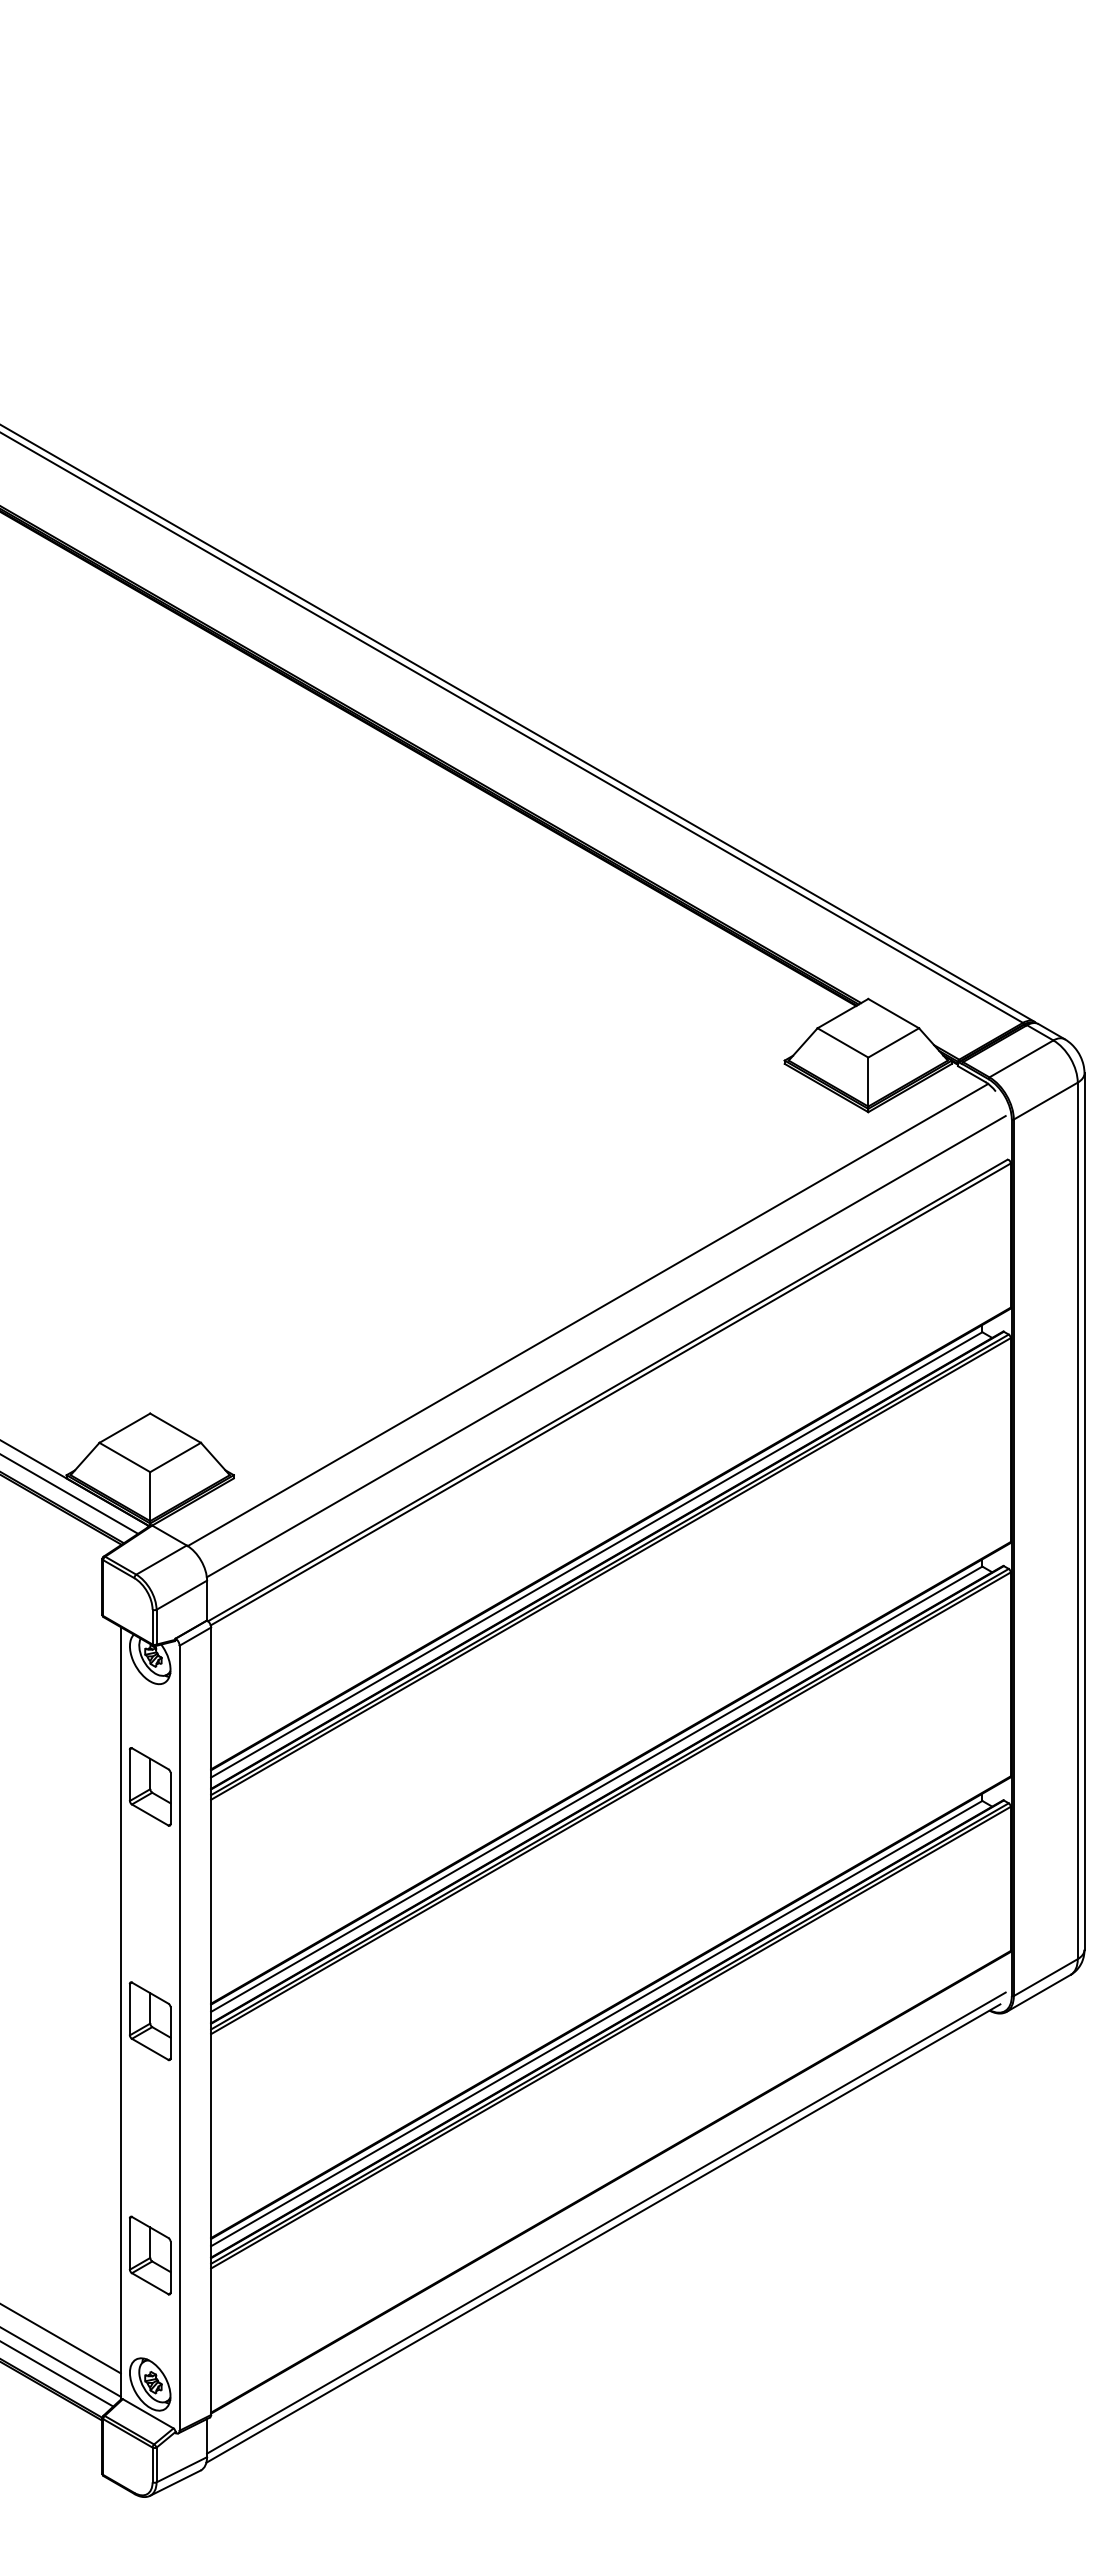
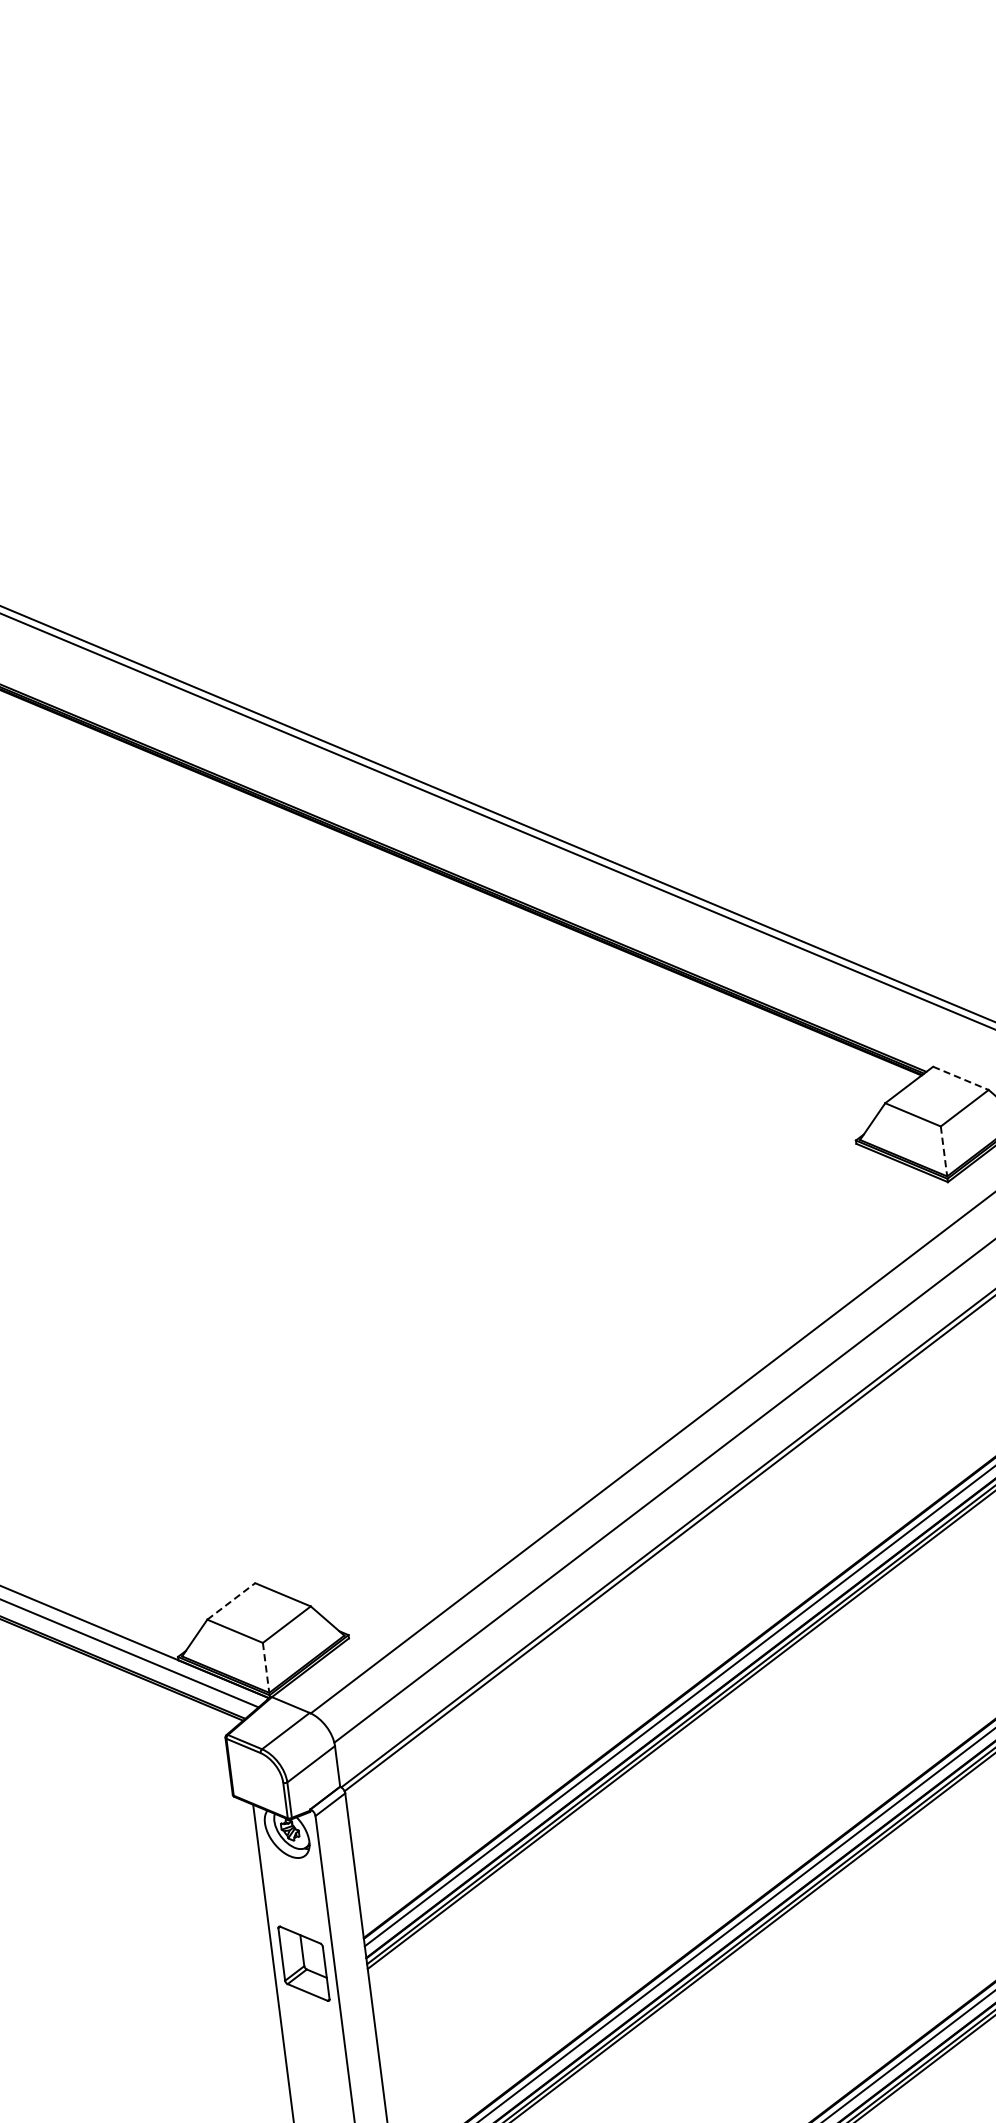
line: (894, 1013) -> (961, 1078), solid -> dashed
line: (868, 1082) -> (944, 1151), solid -> dashed
line: (125, 1427) -> (231, 1600), solid -> dashed
line: (150, 1497) -> (266, 1668), solid -> dashed

